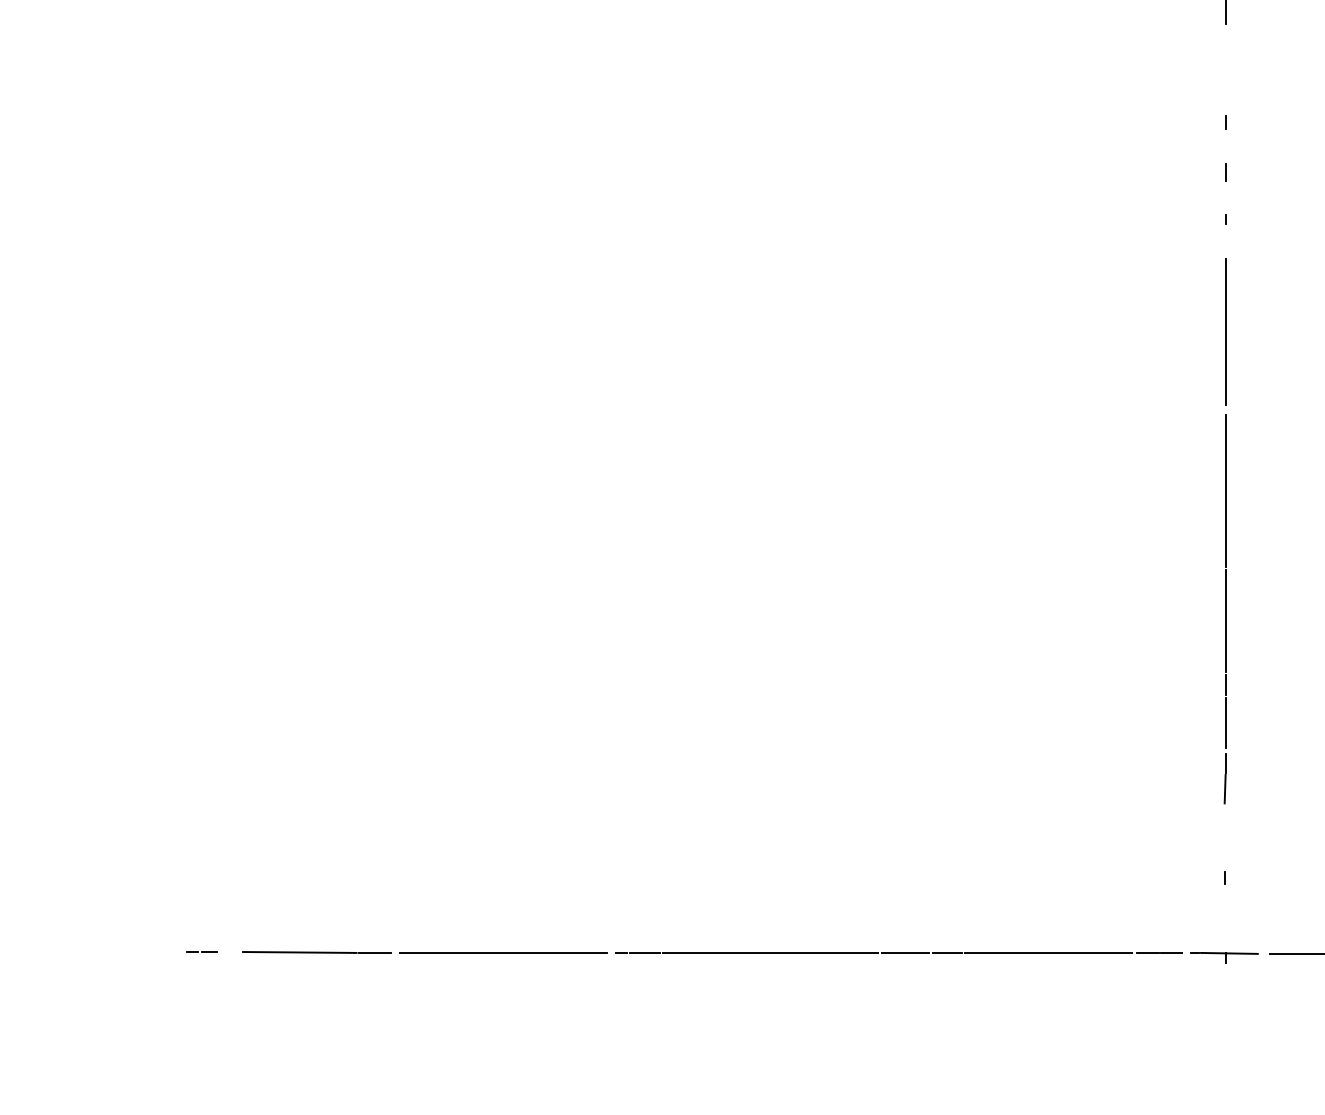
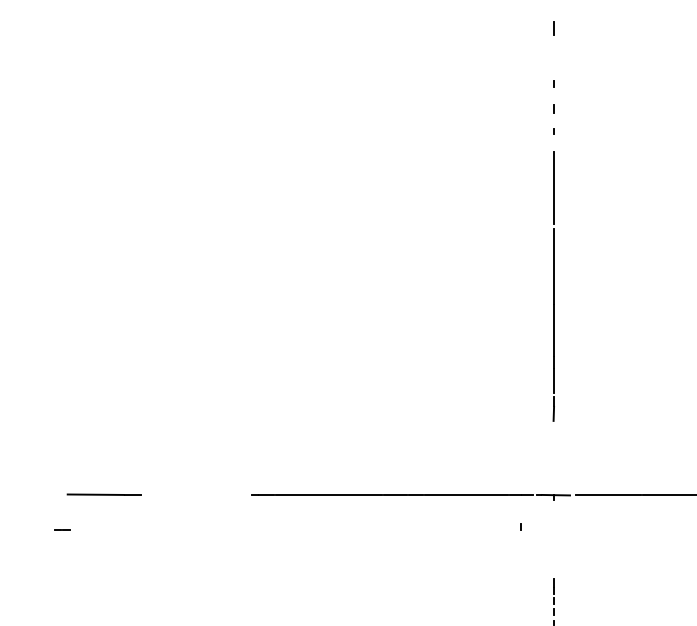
line: (1224, 877) -> (520, 526), moved
line: (202, 950) -> (62, 529), moved
line: (503, 952) -> (196, 494), removed

